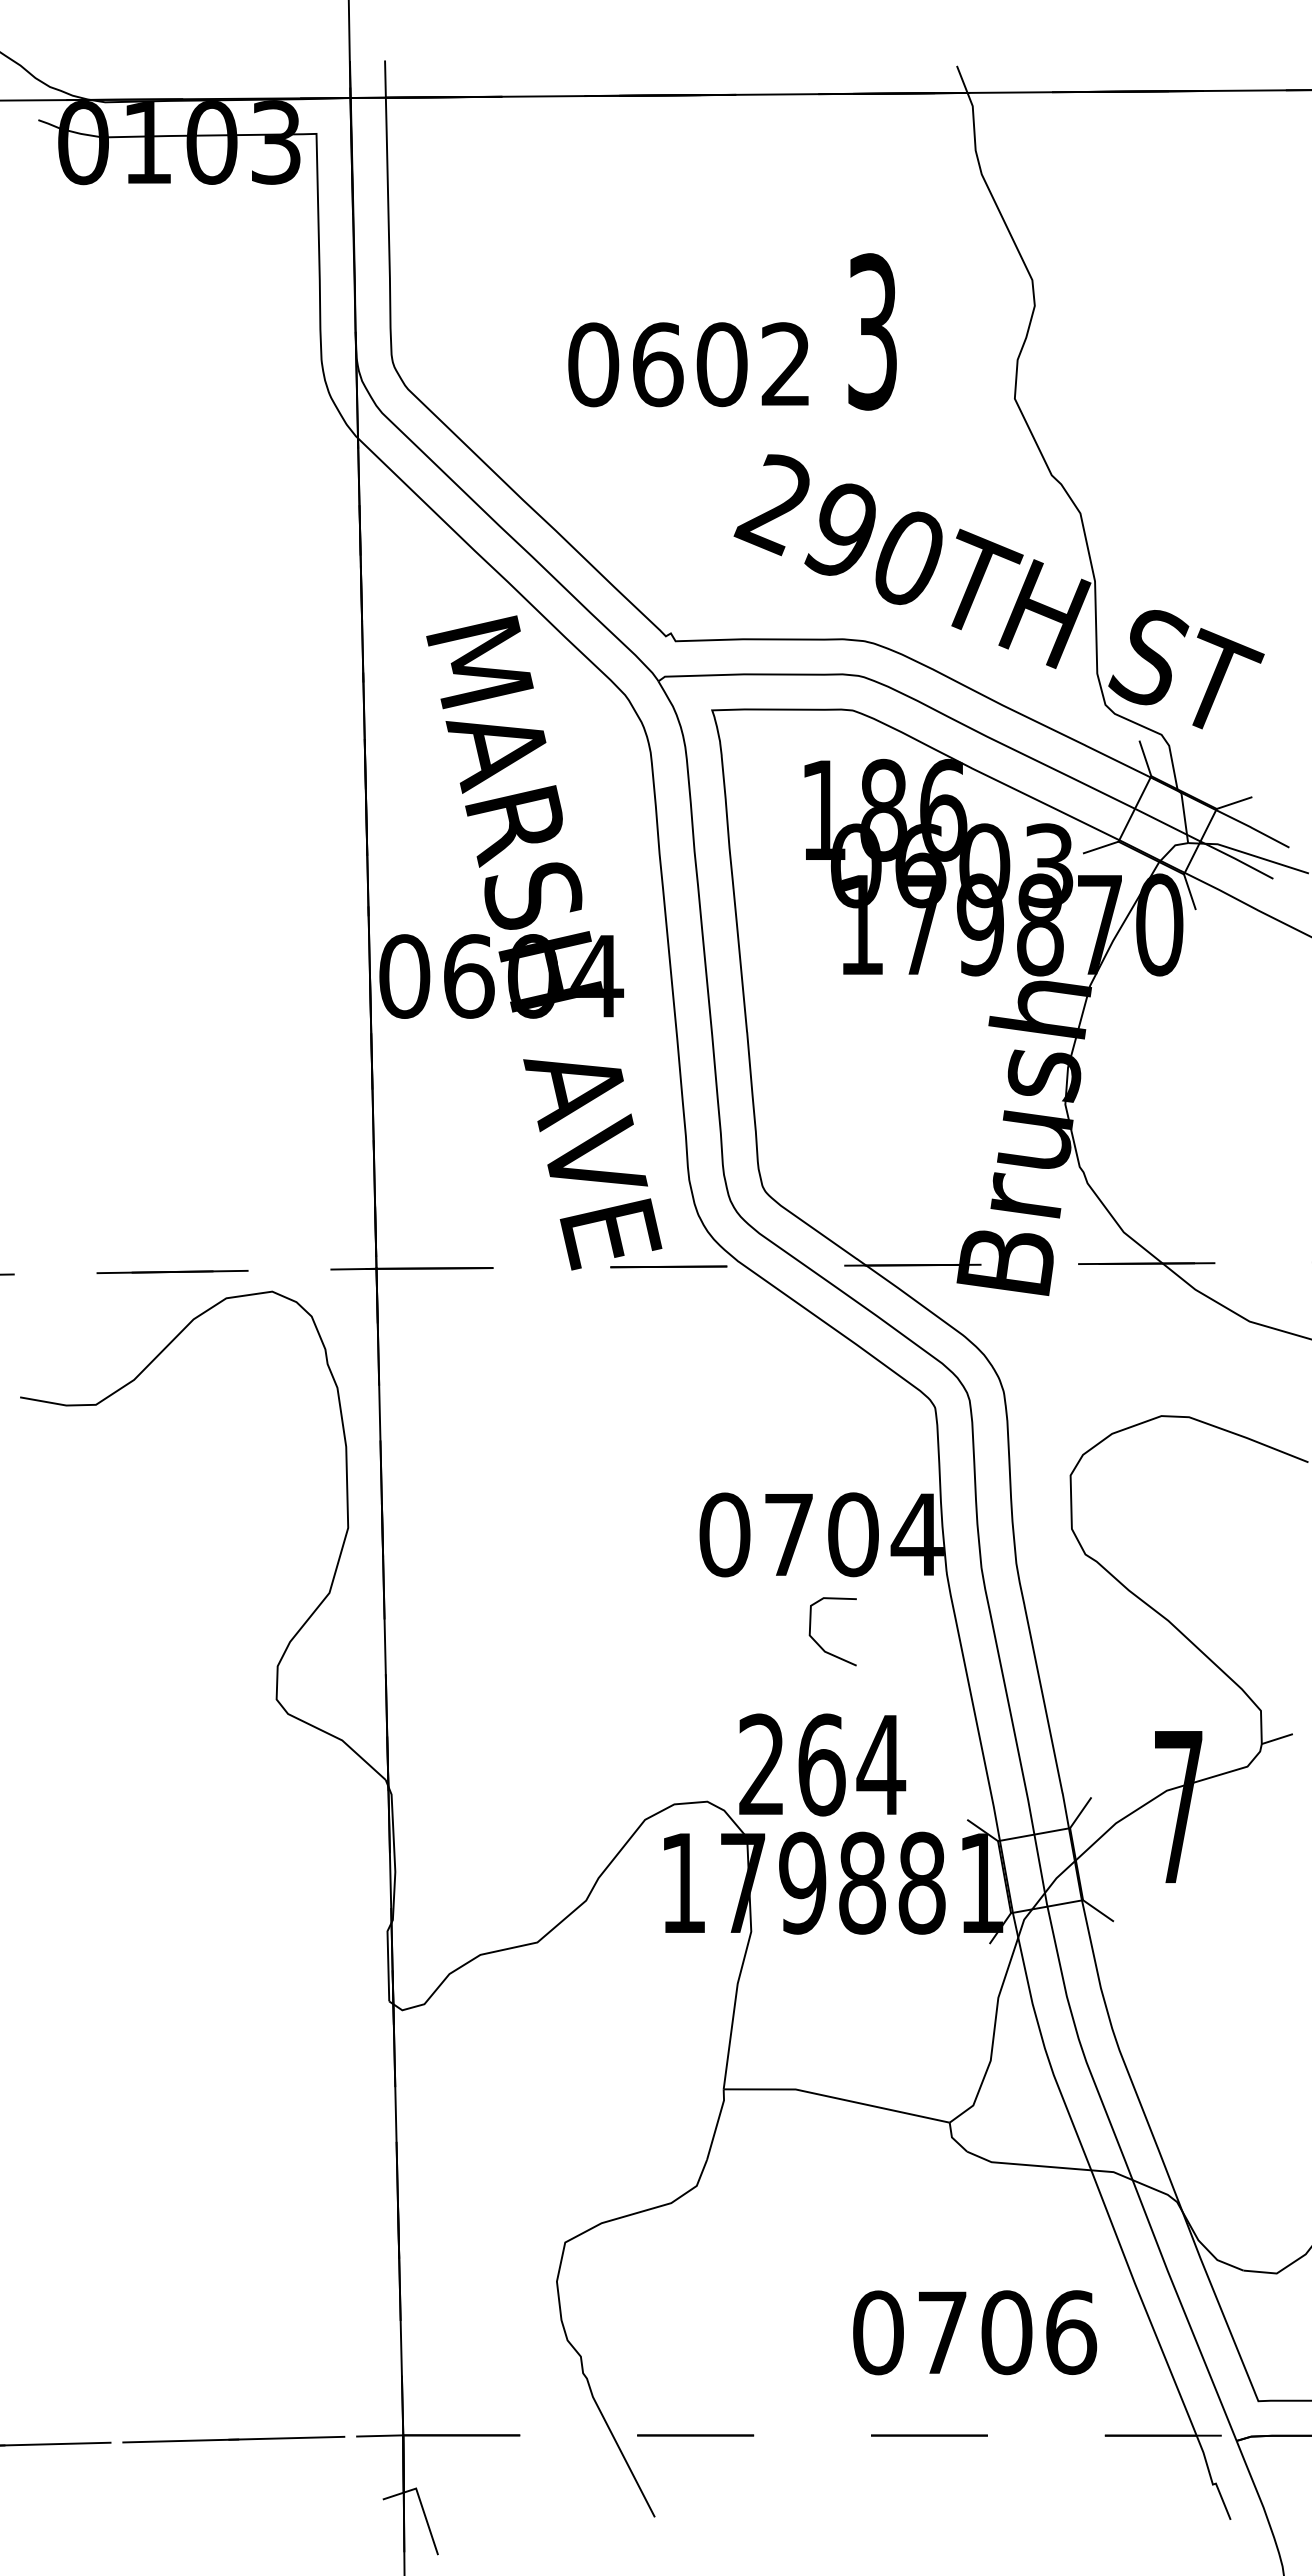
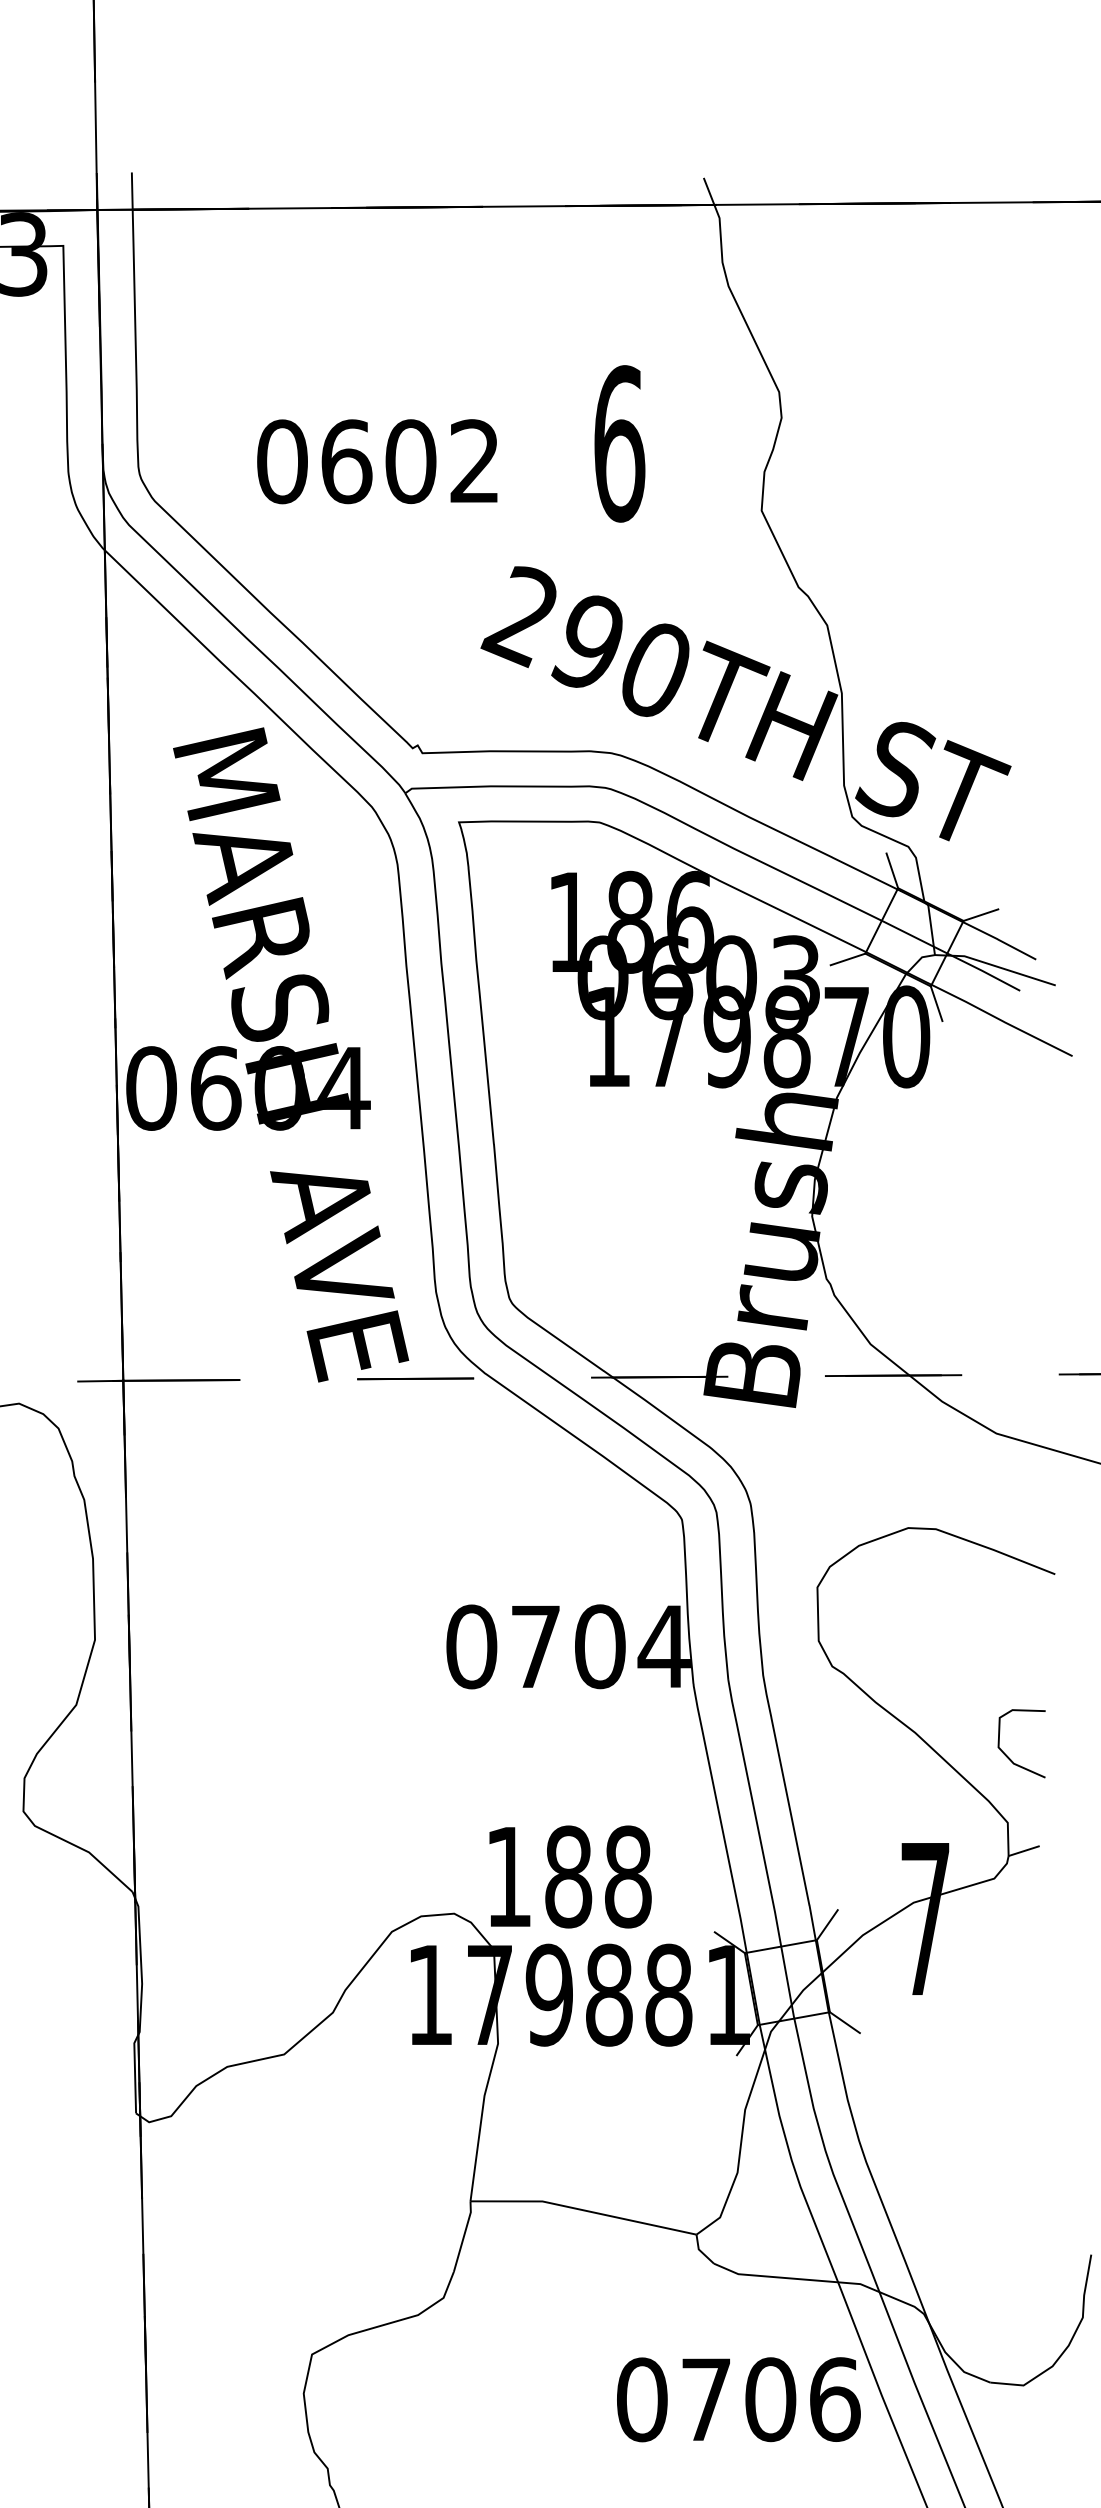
text: (872, 331) -> (619, 443), 3 -> 6
text: (688, 364) -> (377, 461), moved
curve: (819, 1644) -> (1008, 1756), moved
text: (822, 1764) -> (569, 1876), 264 -> 188
text: (975, 2332) -> (739, 2399), moved

